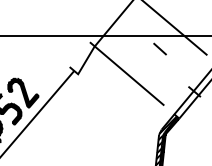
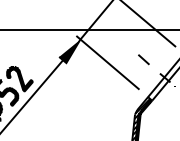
line: (159, 48) -> (143, 59), moved
fill: (81, 60) -> (69, 51), added

